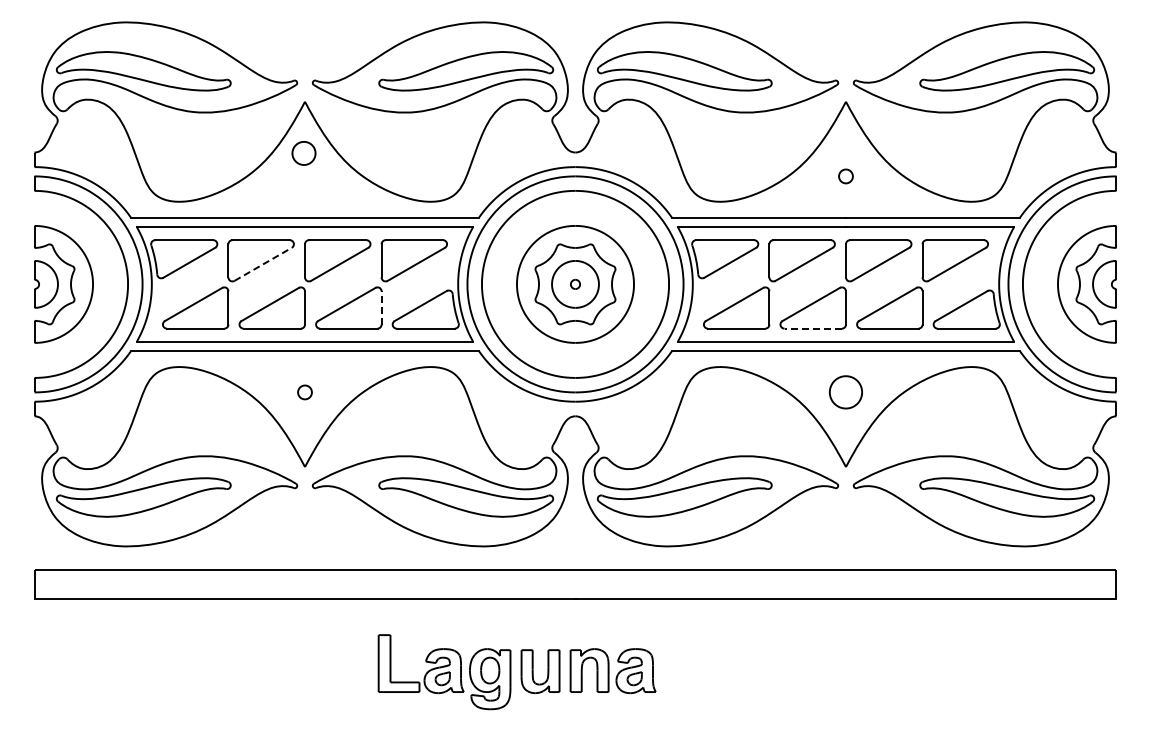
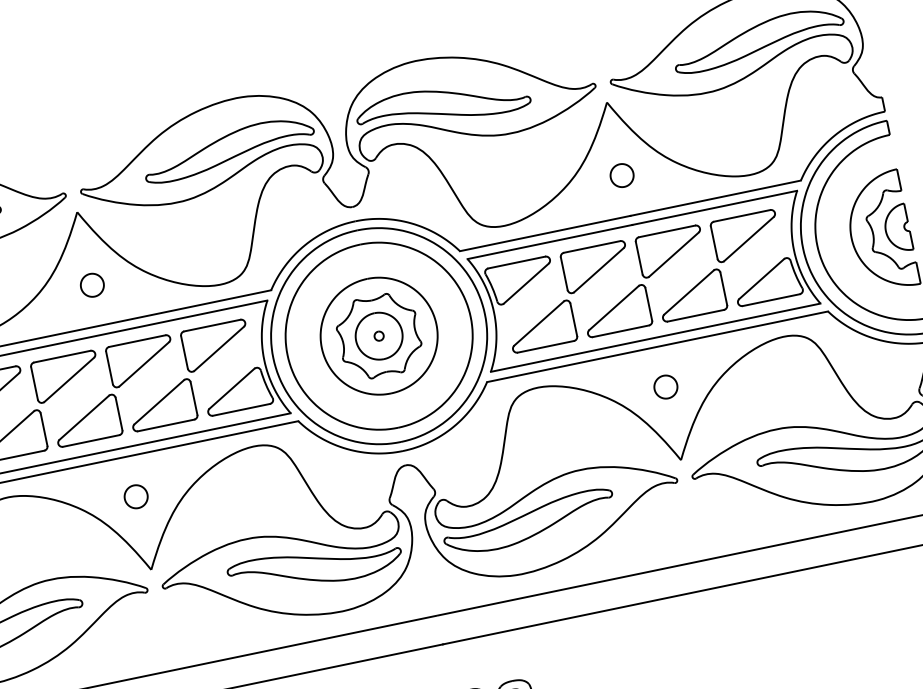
part: (303, 153) -> (91, 285), moved
part: (845, 176) -> (621, 175), size x1.67
line: (263, 264) -> (69, 379), dashed -> solid
line: (381, 308) -> (194, 399), dashed -> solid
line: (813, 328) -> (621, 331), dashed -> solid
part: (304, 392) -> (135, 496), size x1.67
part: (845, 392) -> (665, 387), size x0.71

